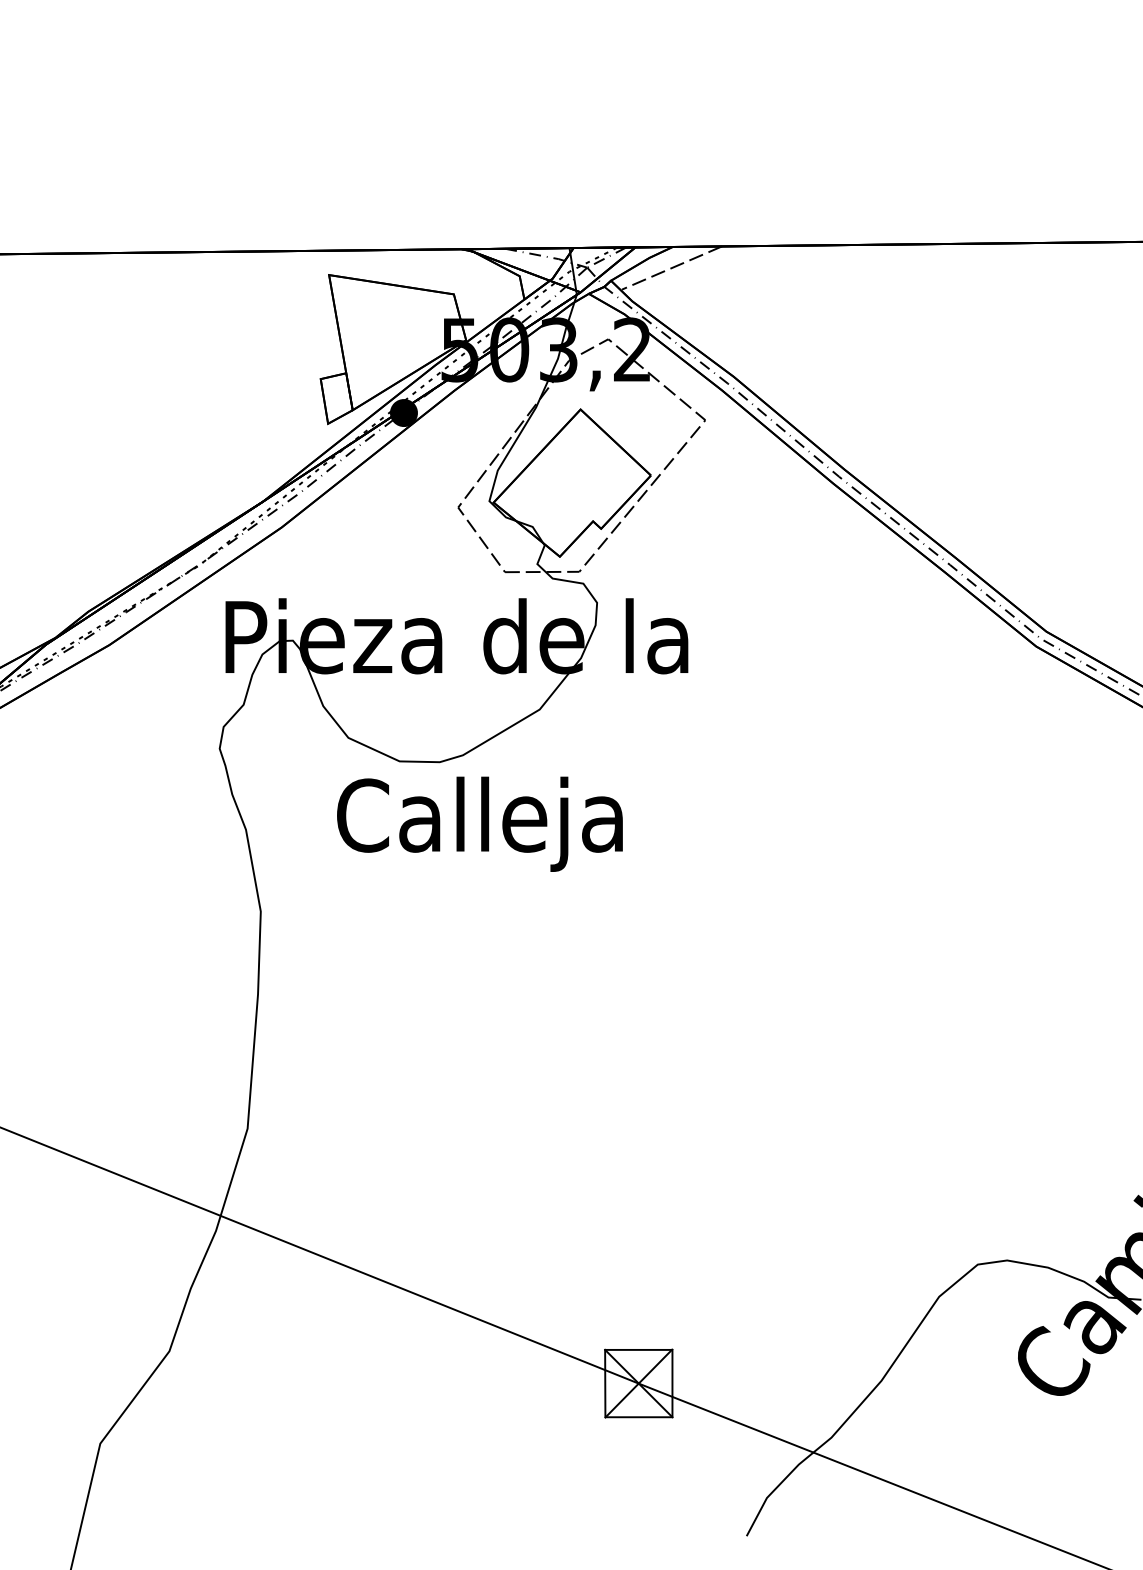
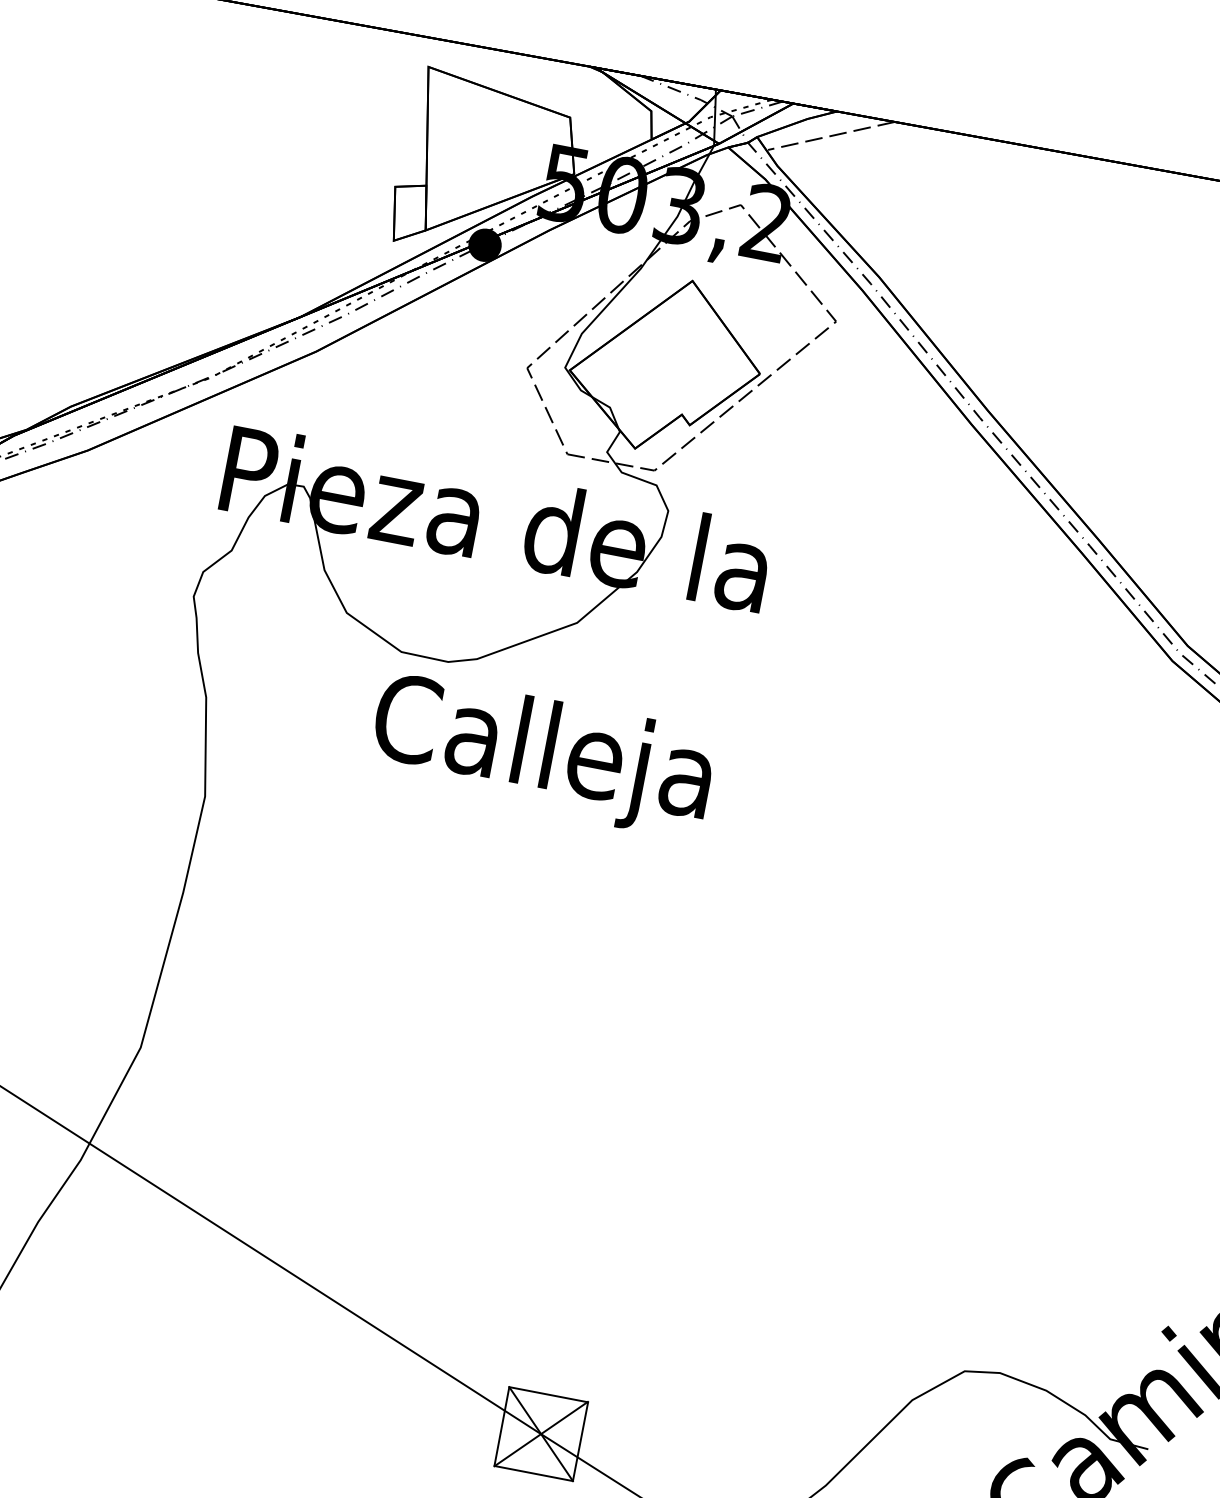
text: (479, 823) -> (541, 754), moved

